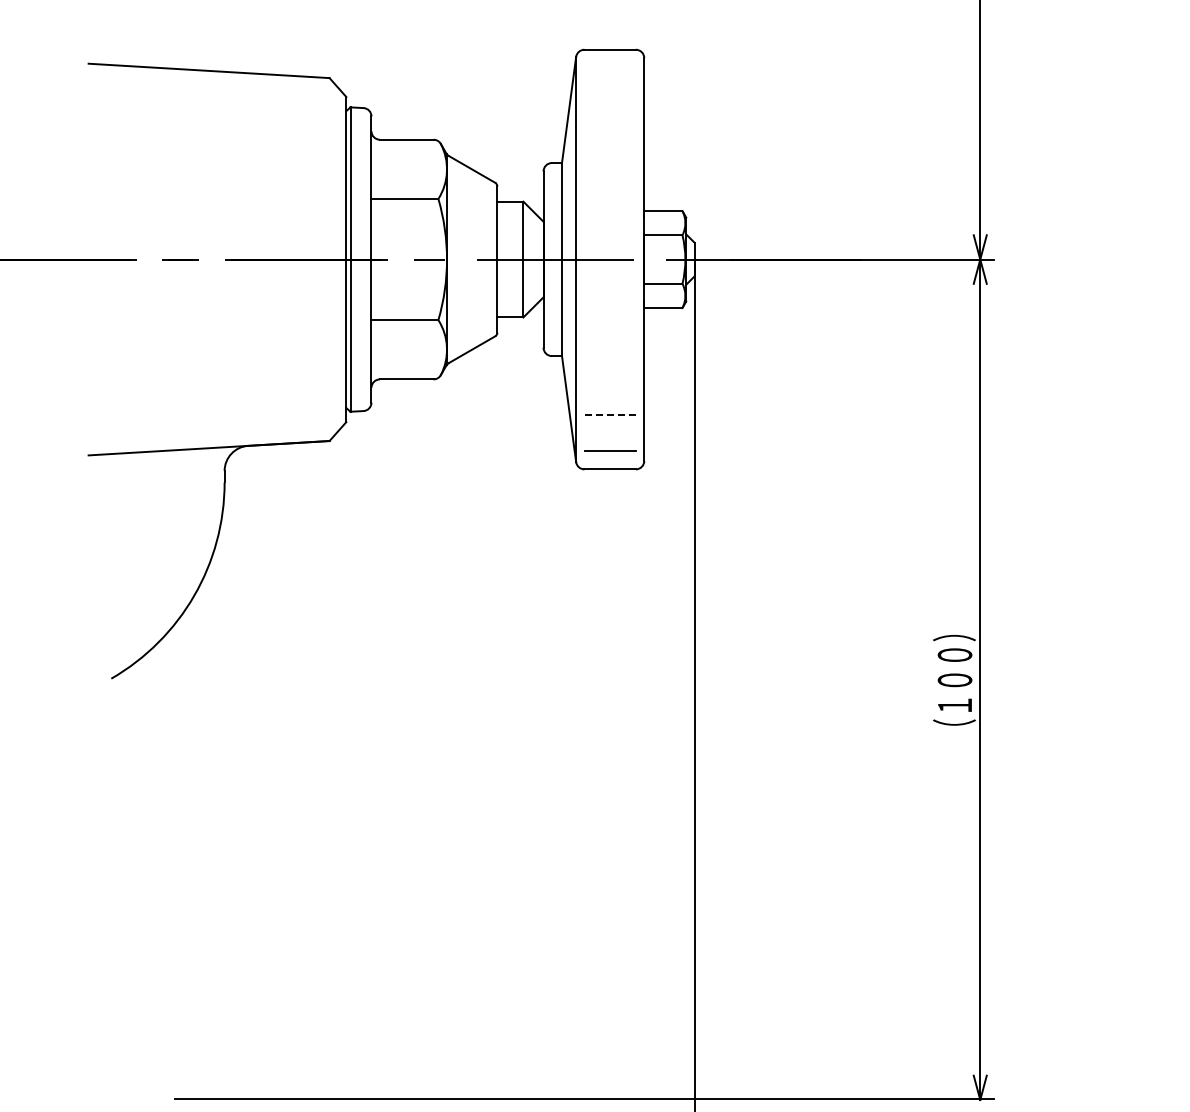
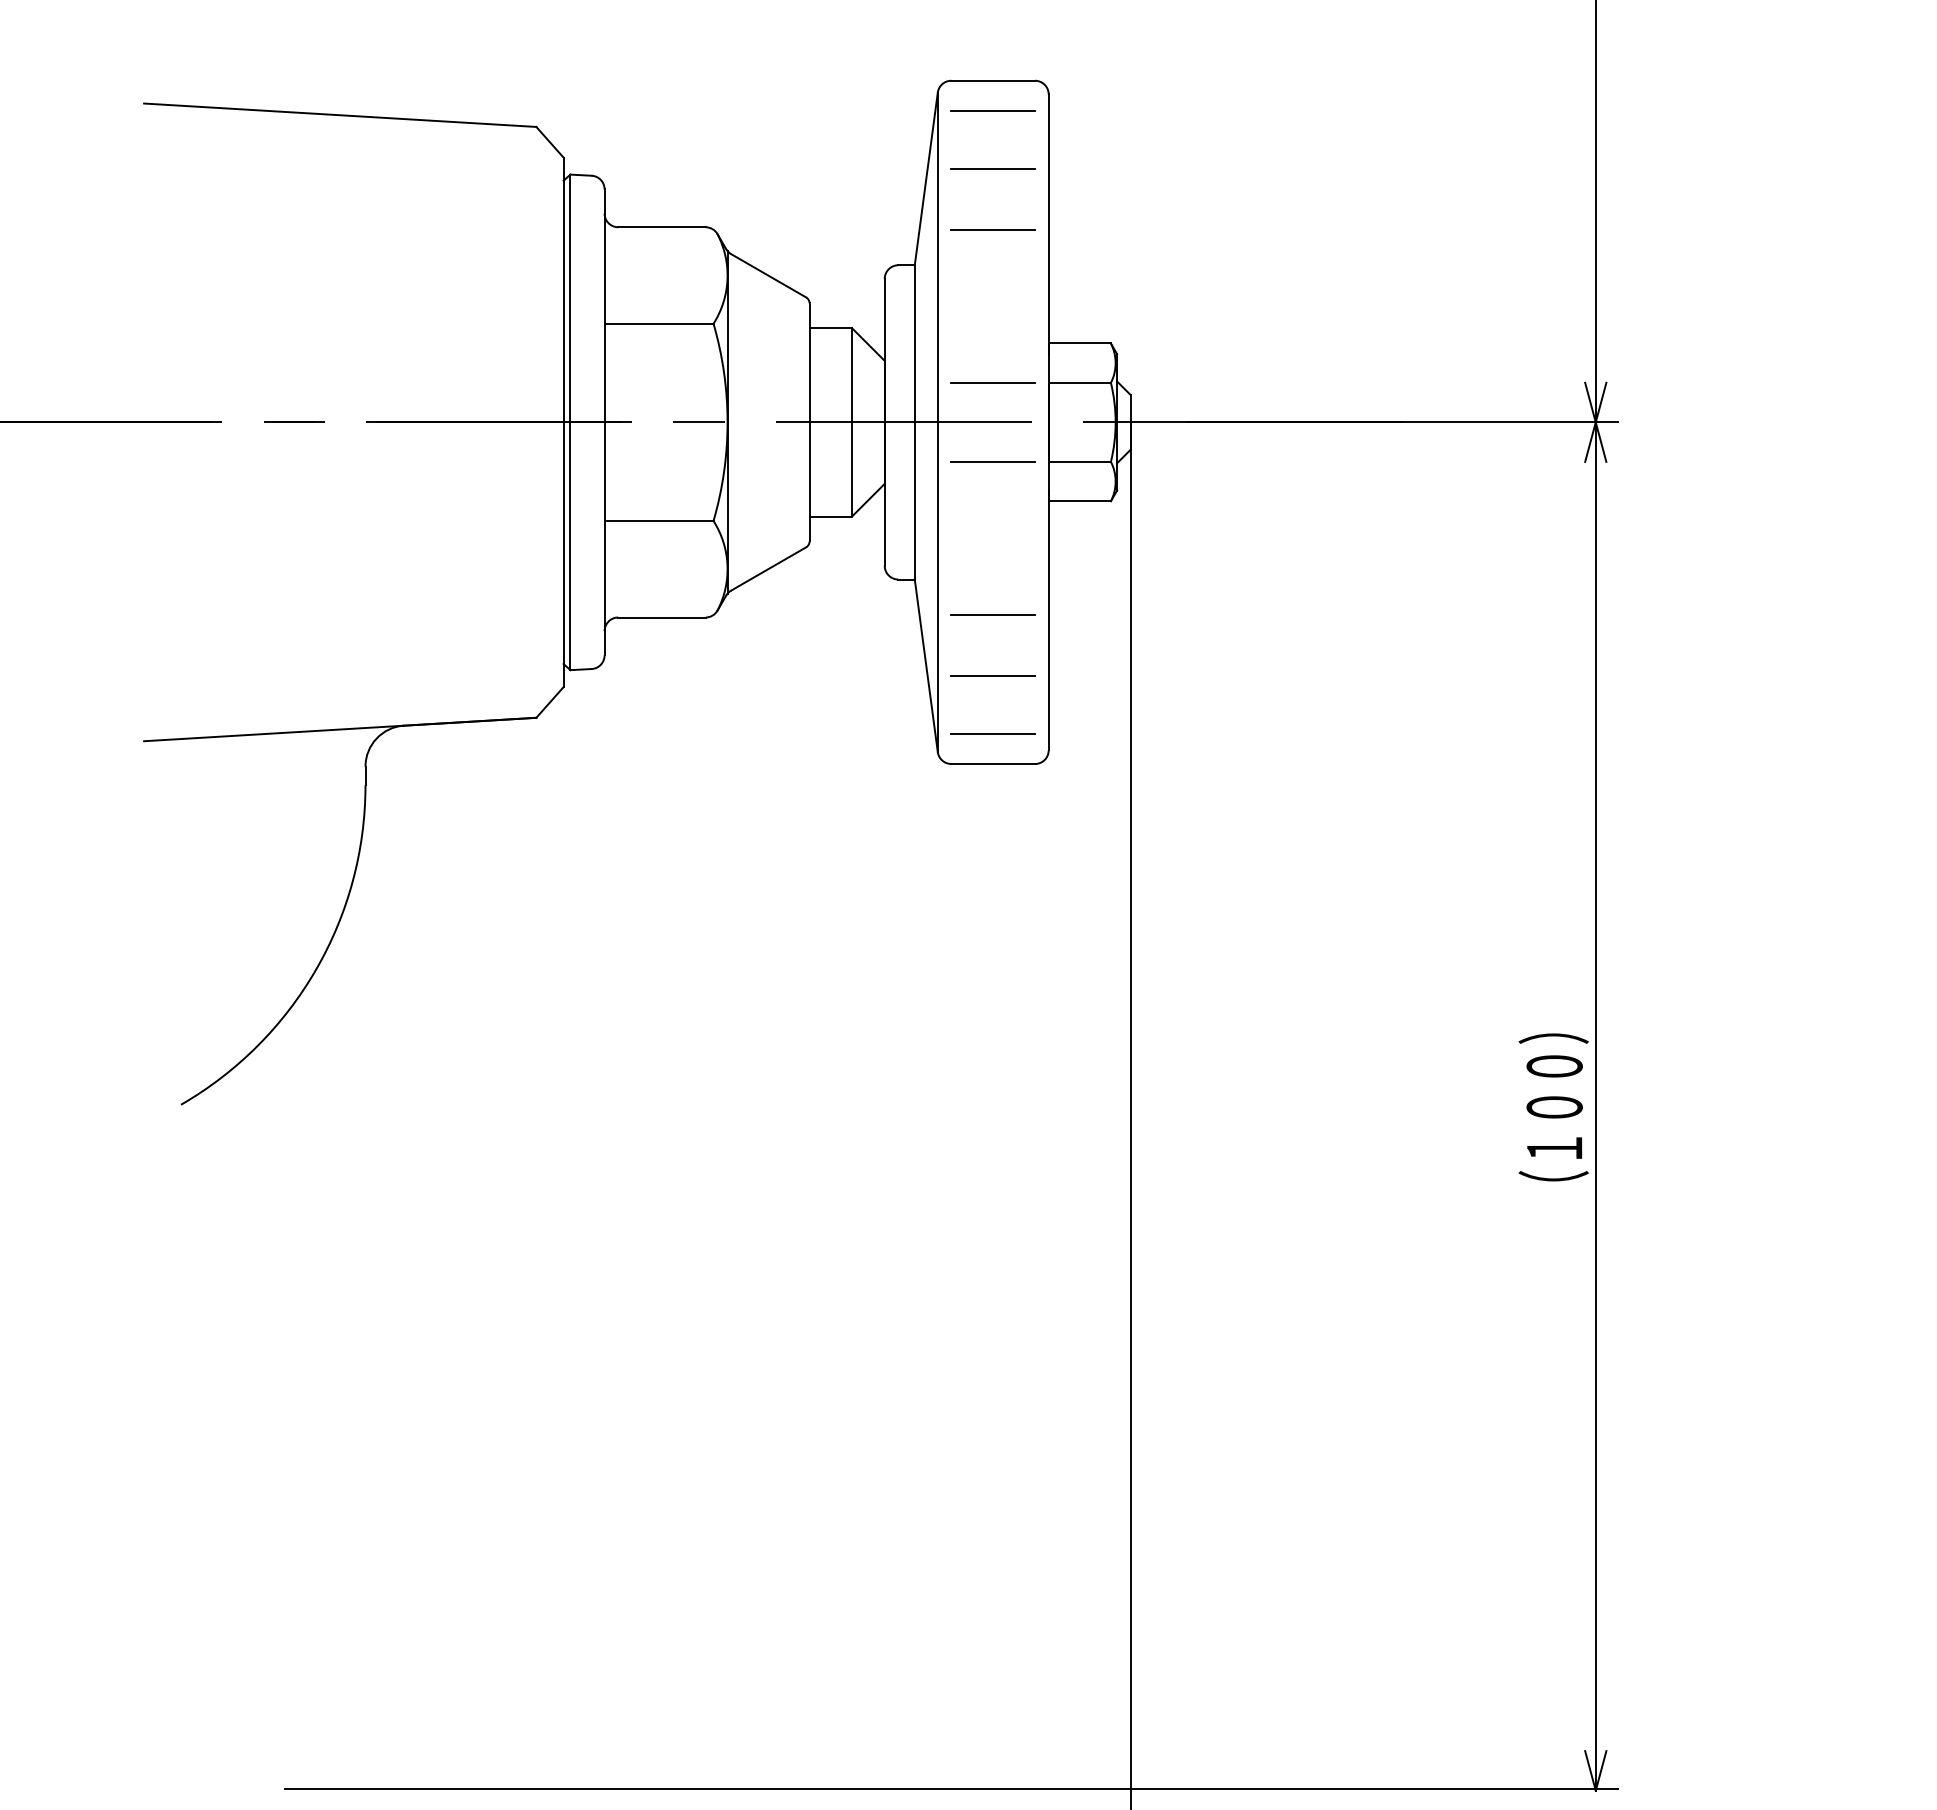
line: (609, 68) -> (992, 111), added
line: (609, 103) -> (992, 168), added
line: (609, 141) -> (992, 230), added
line: (609, 235) -> (992, 383), added
line: (609, 283) -> (992, 461), added
line: (609, 377) -> (992, 614), added
line: (610, 415) -> (993, 676), dashed -> solid

